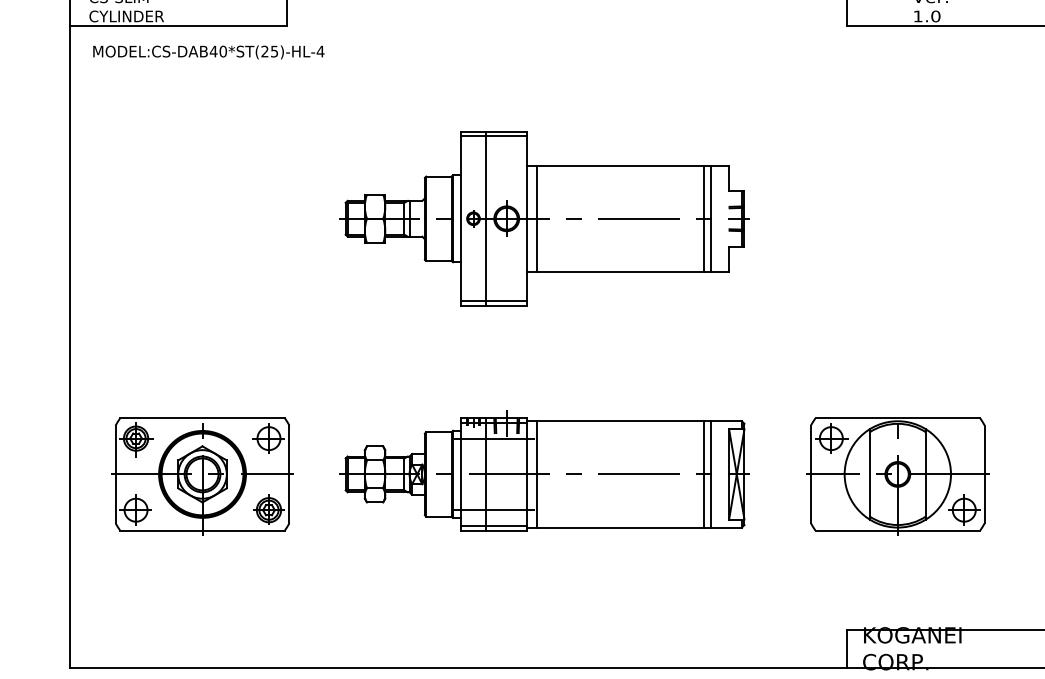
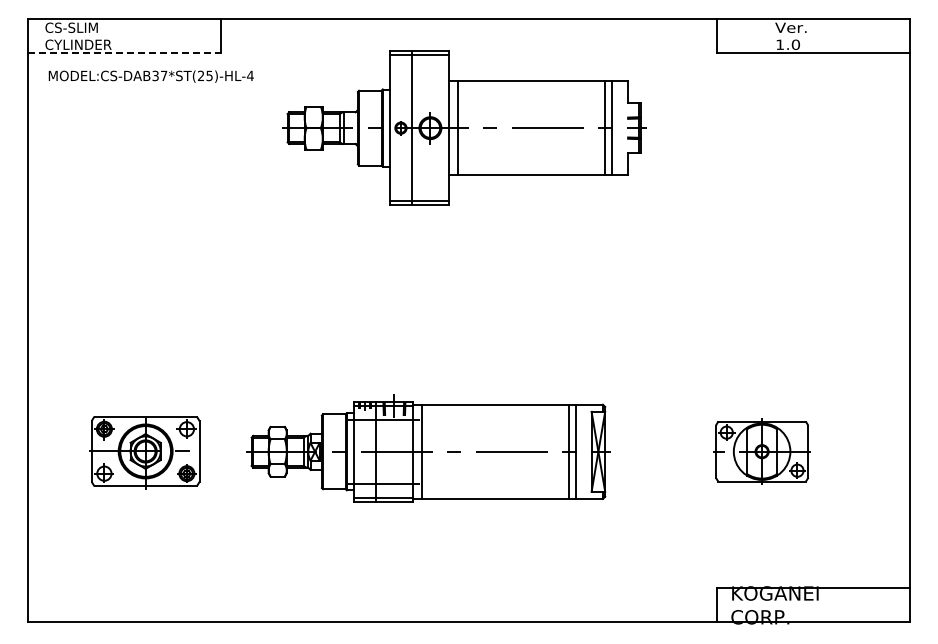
line: (178, 26) -> (124, 53), solid -> dashed
text: (218, 51) -> (159, 75), MODEL:CS-DAB40*ST(25)-HL-4 -> MODEL:CS-DAB37*ST(25)-HL-4
part: (545, 218) -> (464, 127), moved
part: (545, 470) -> (428, 448), moved
part: (202, 476) -> (145, 452), size x0.7
part: (897, 476) -> (761, 452), size x0.6

